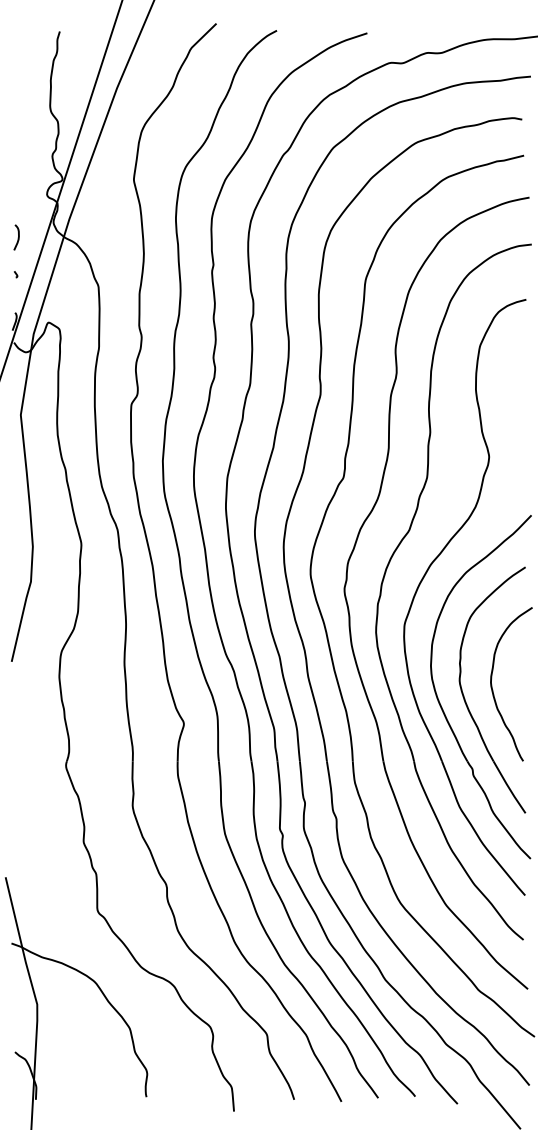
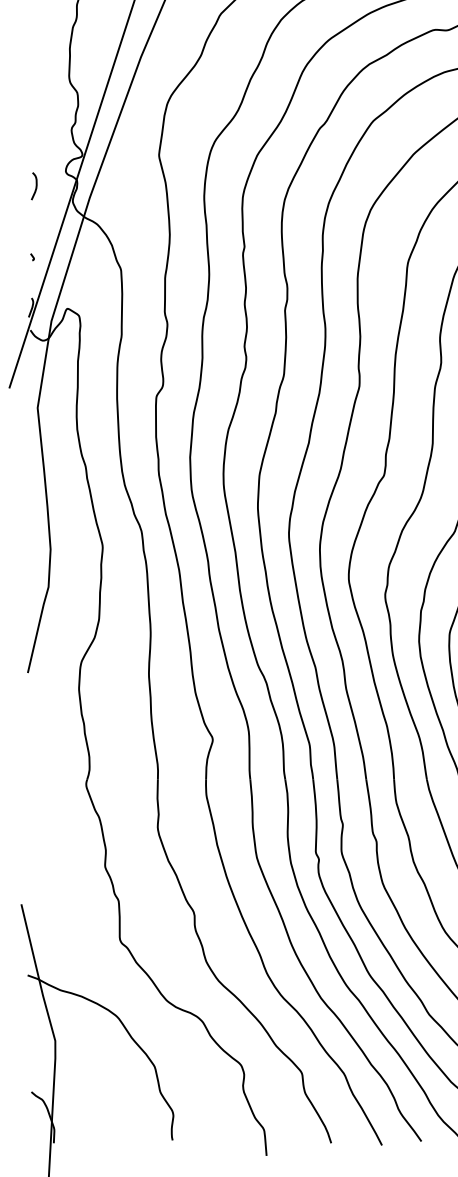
curve: (17, 237) -> (35, 186), moved

